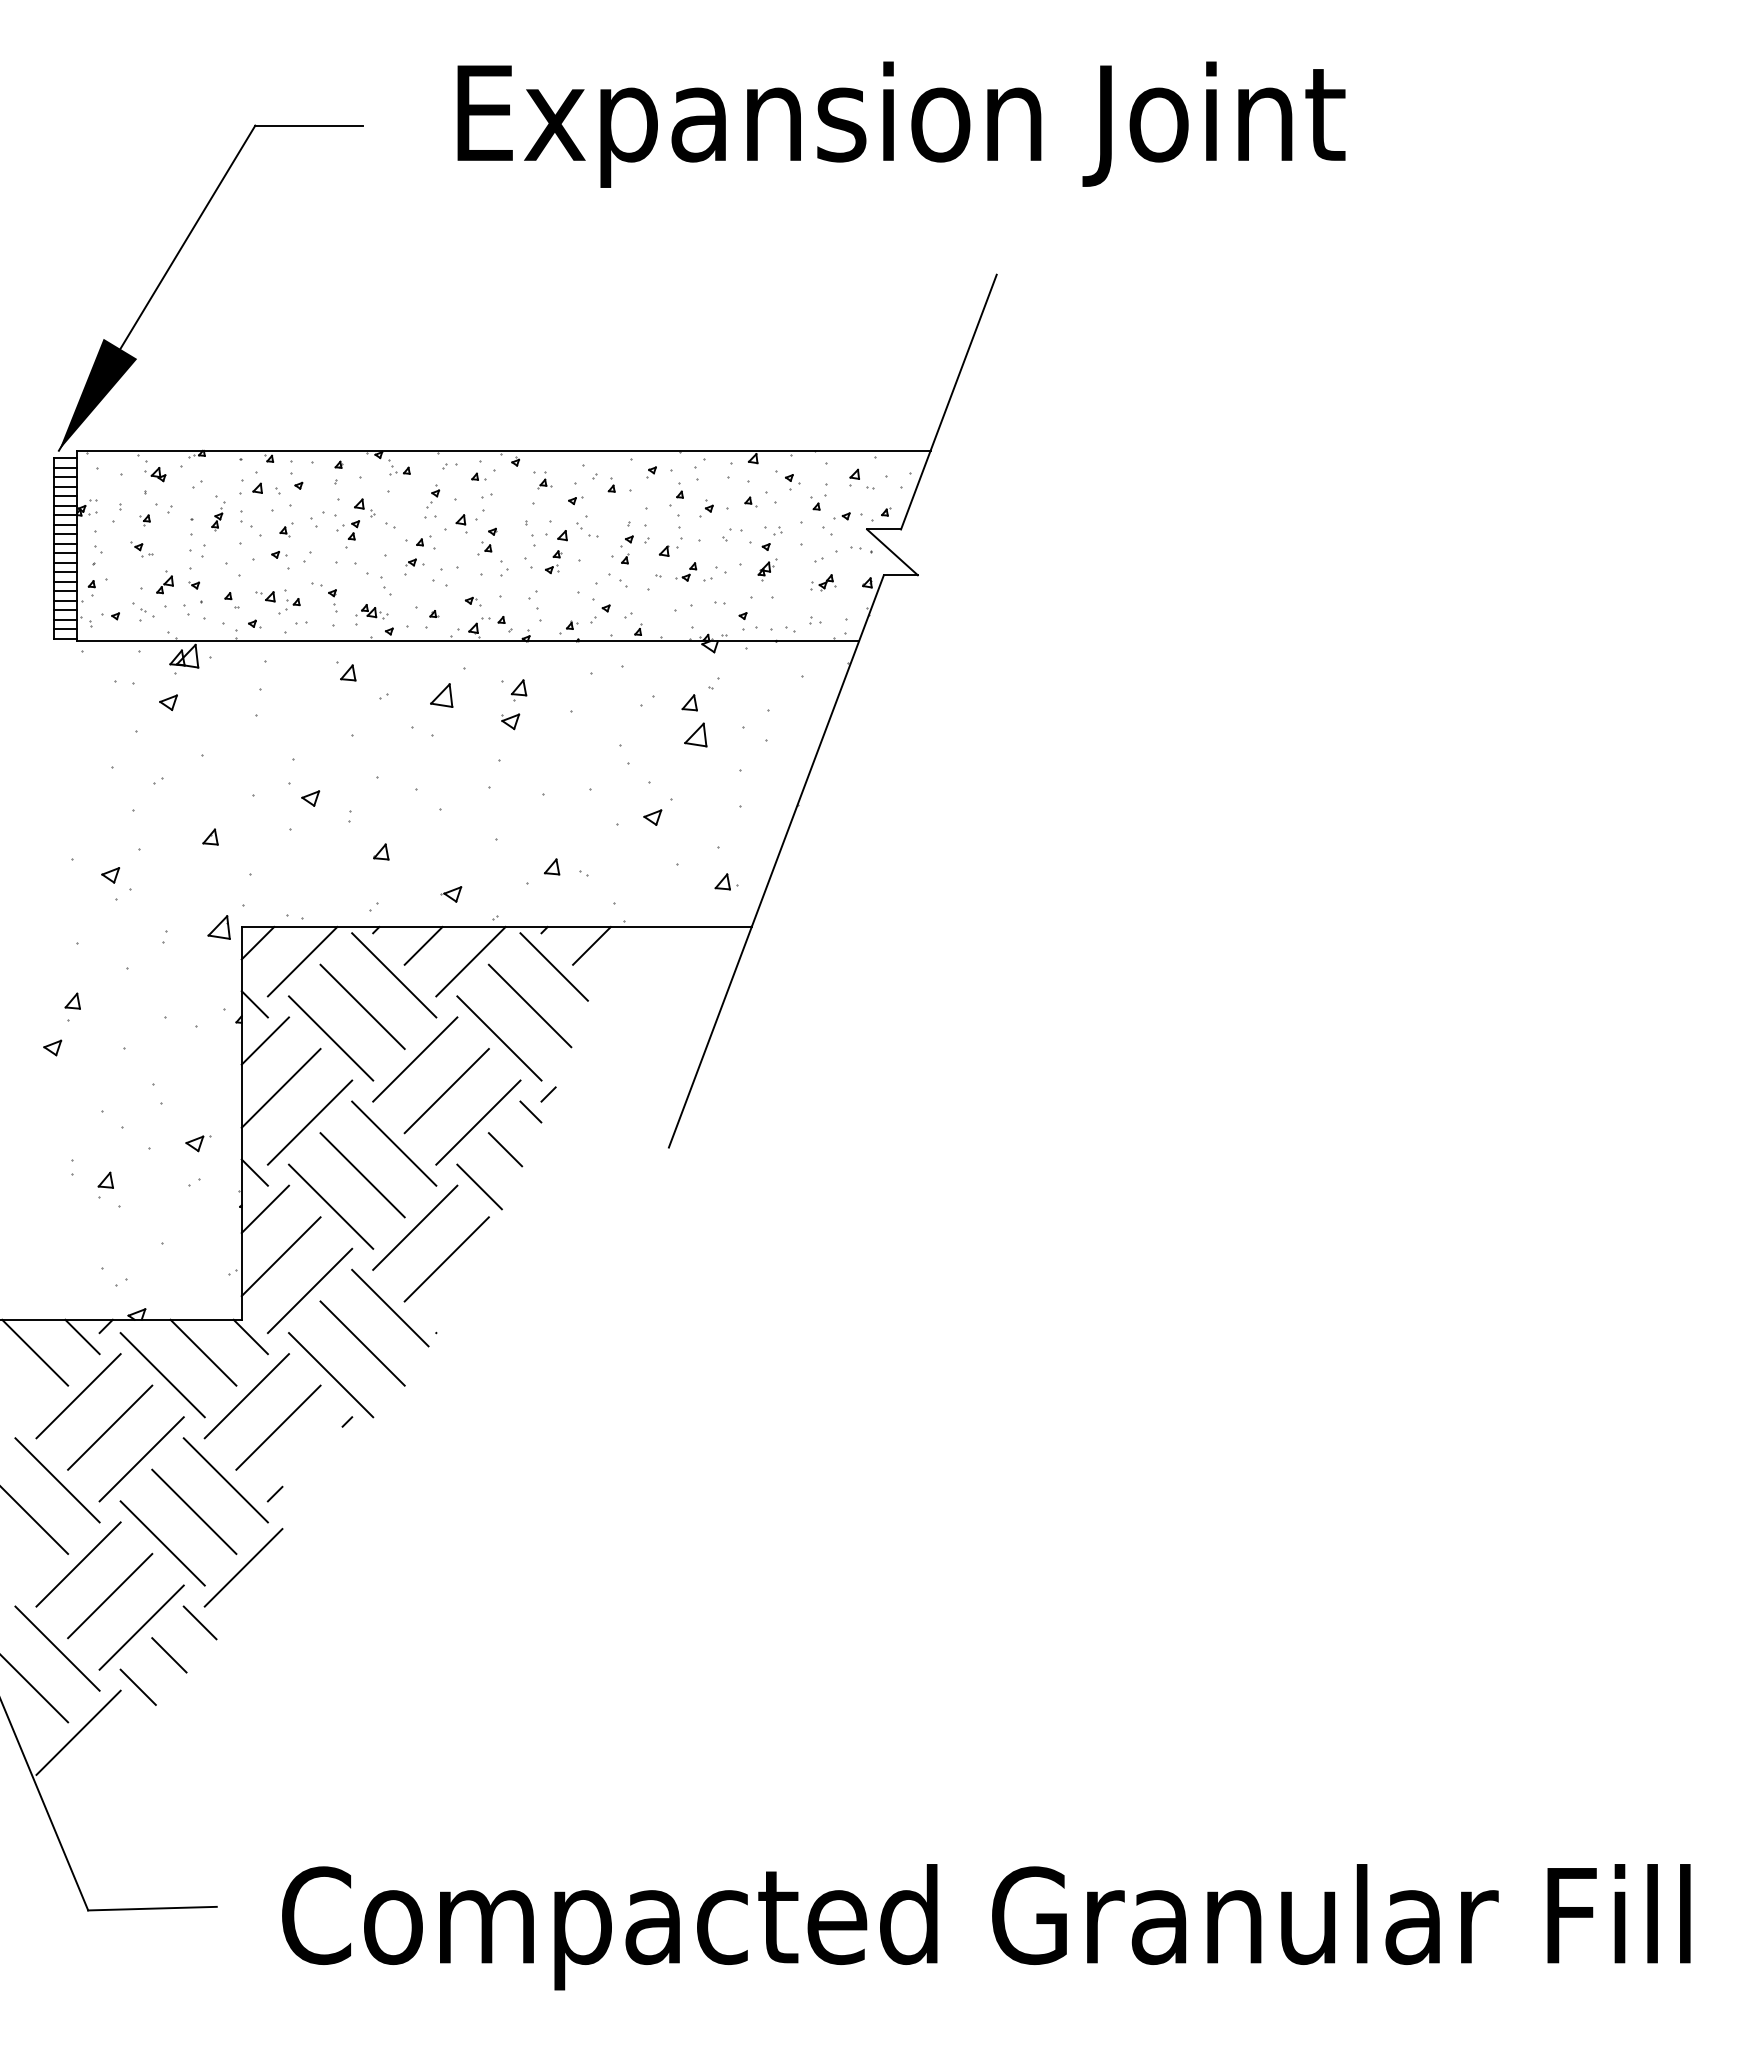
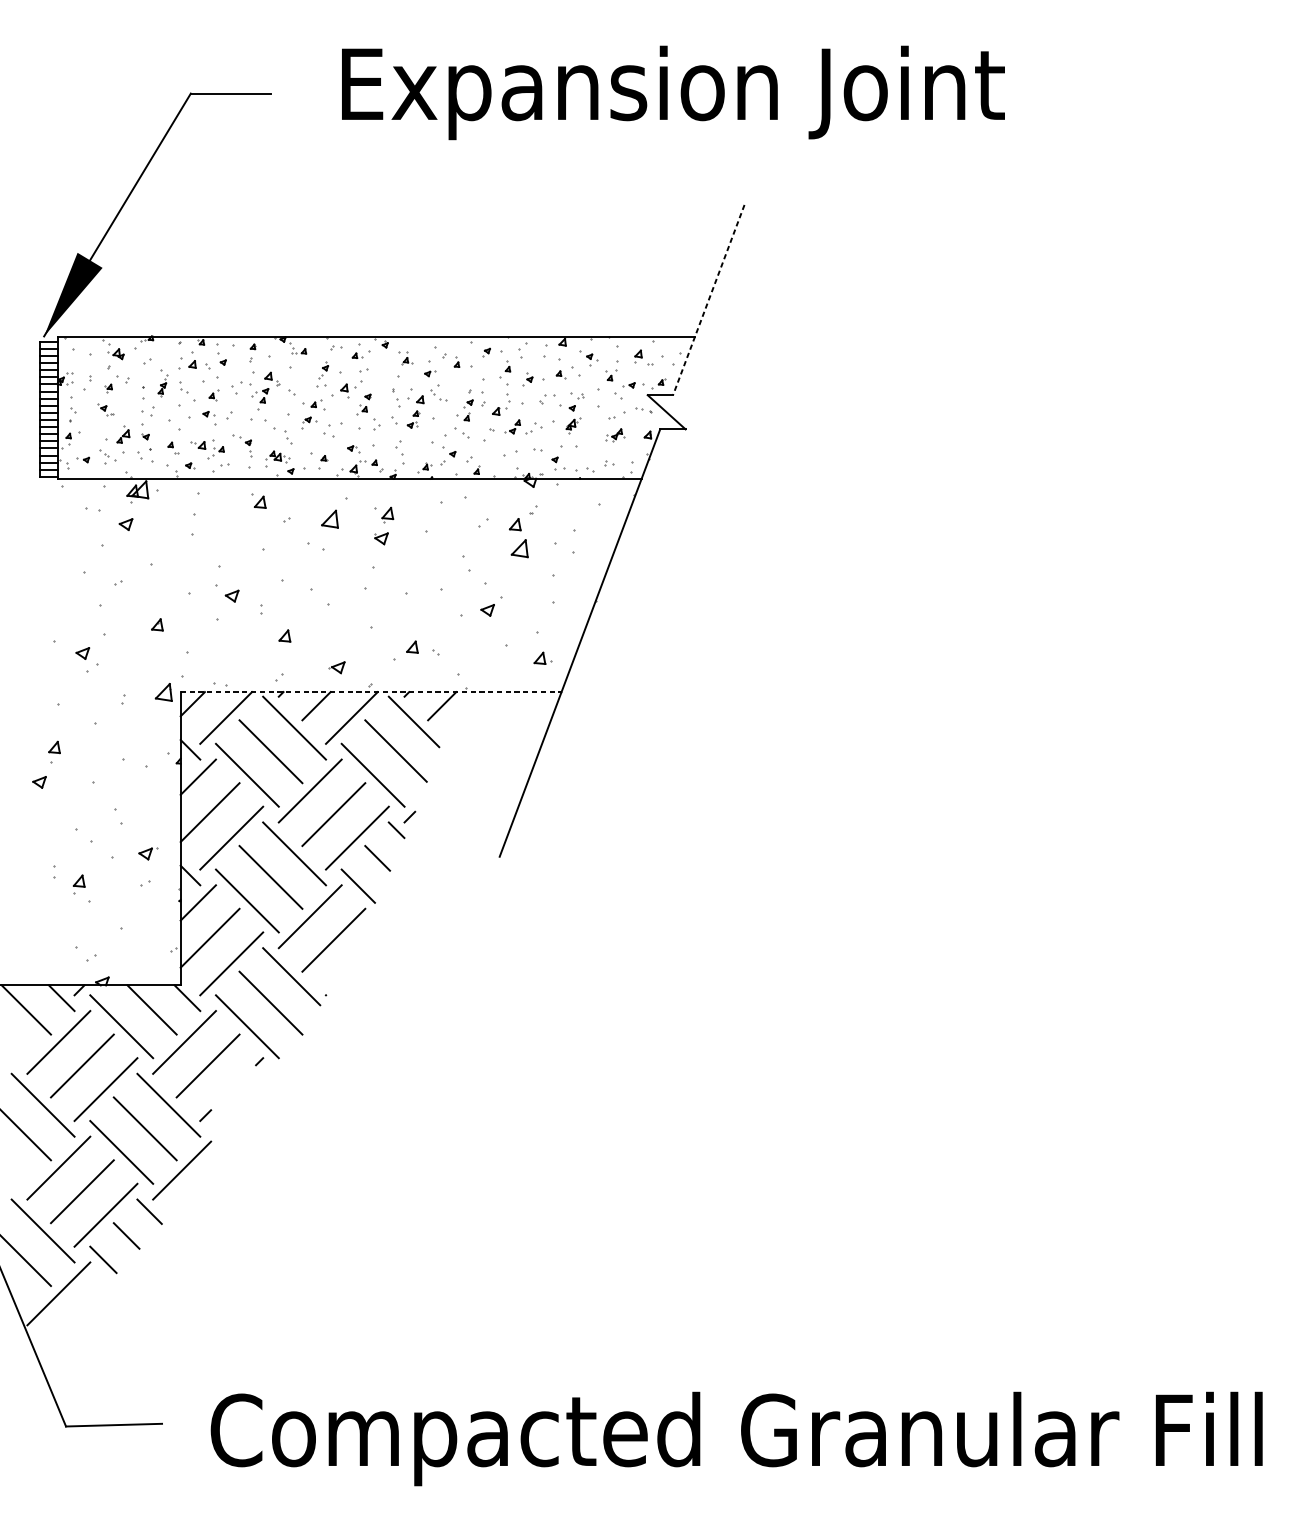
line: (948, 402) -> (708, 300), solid -> dashed
line: (496, 927) -> (370, 692), solid -> dashed

